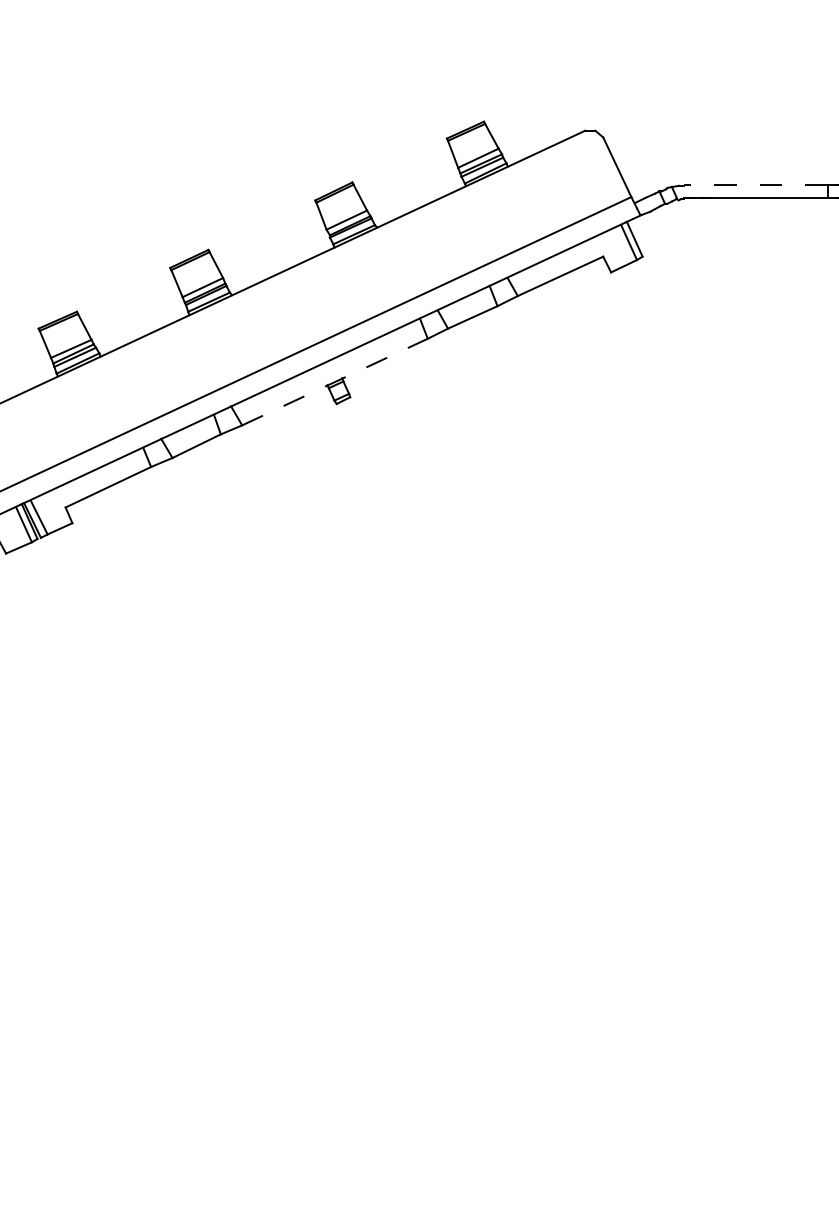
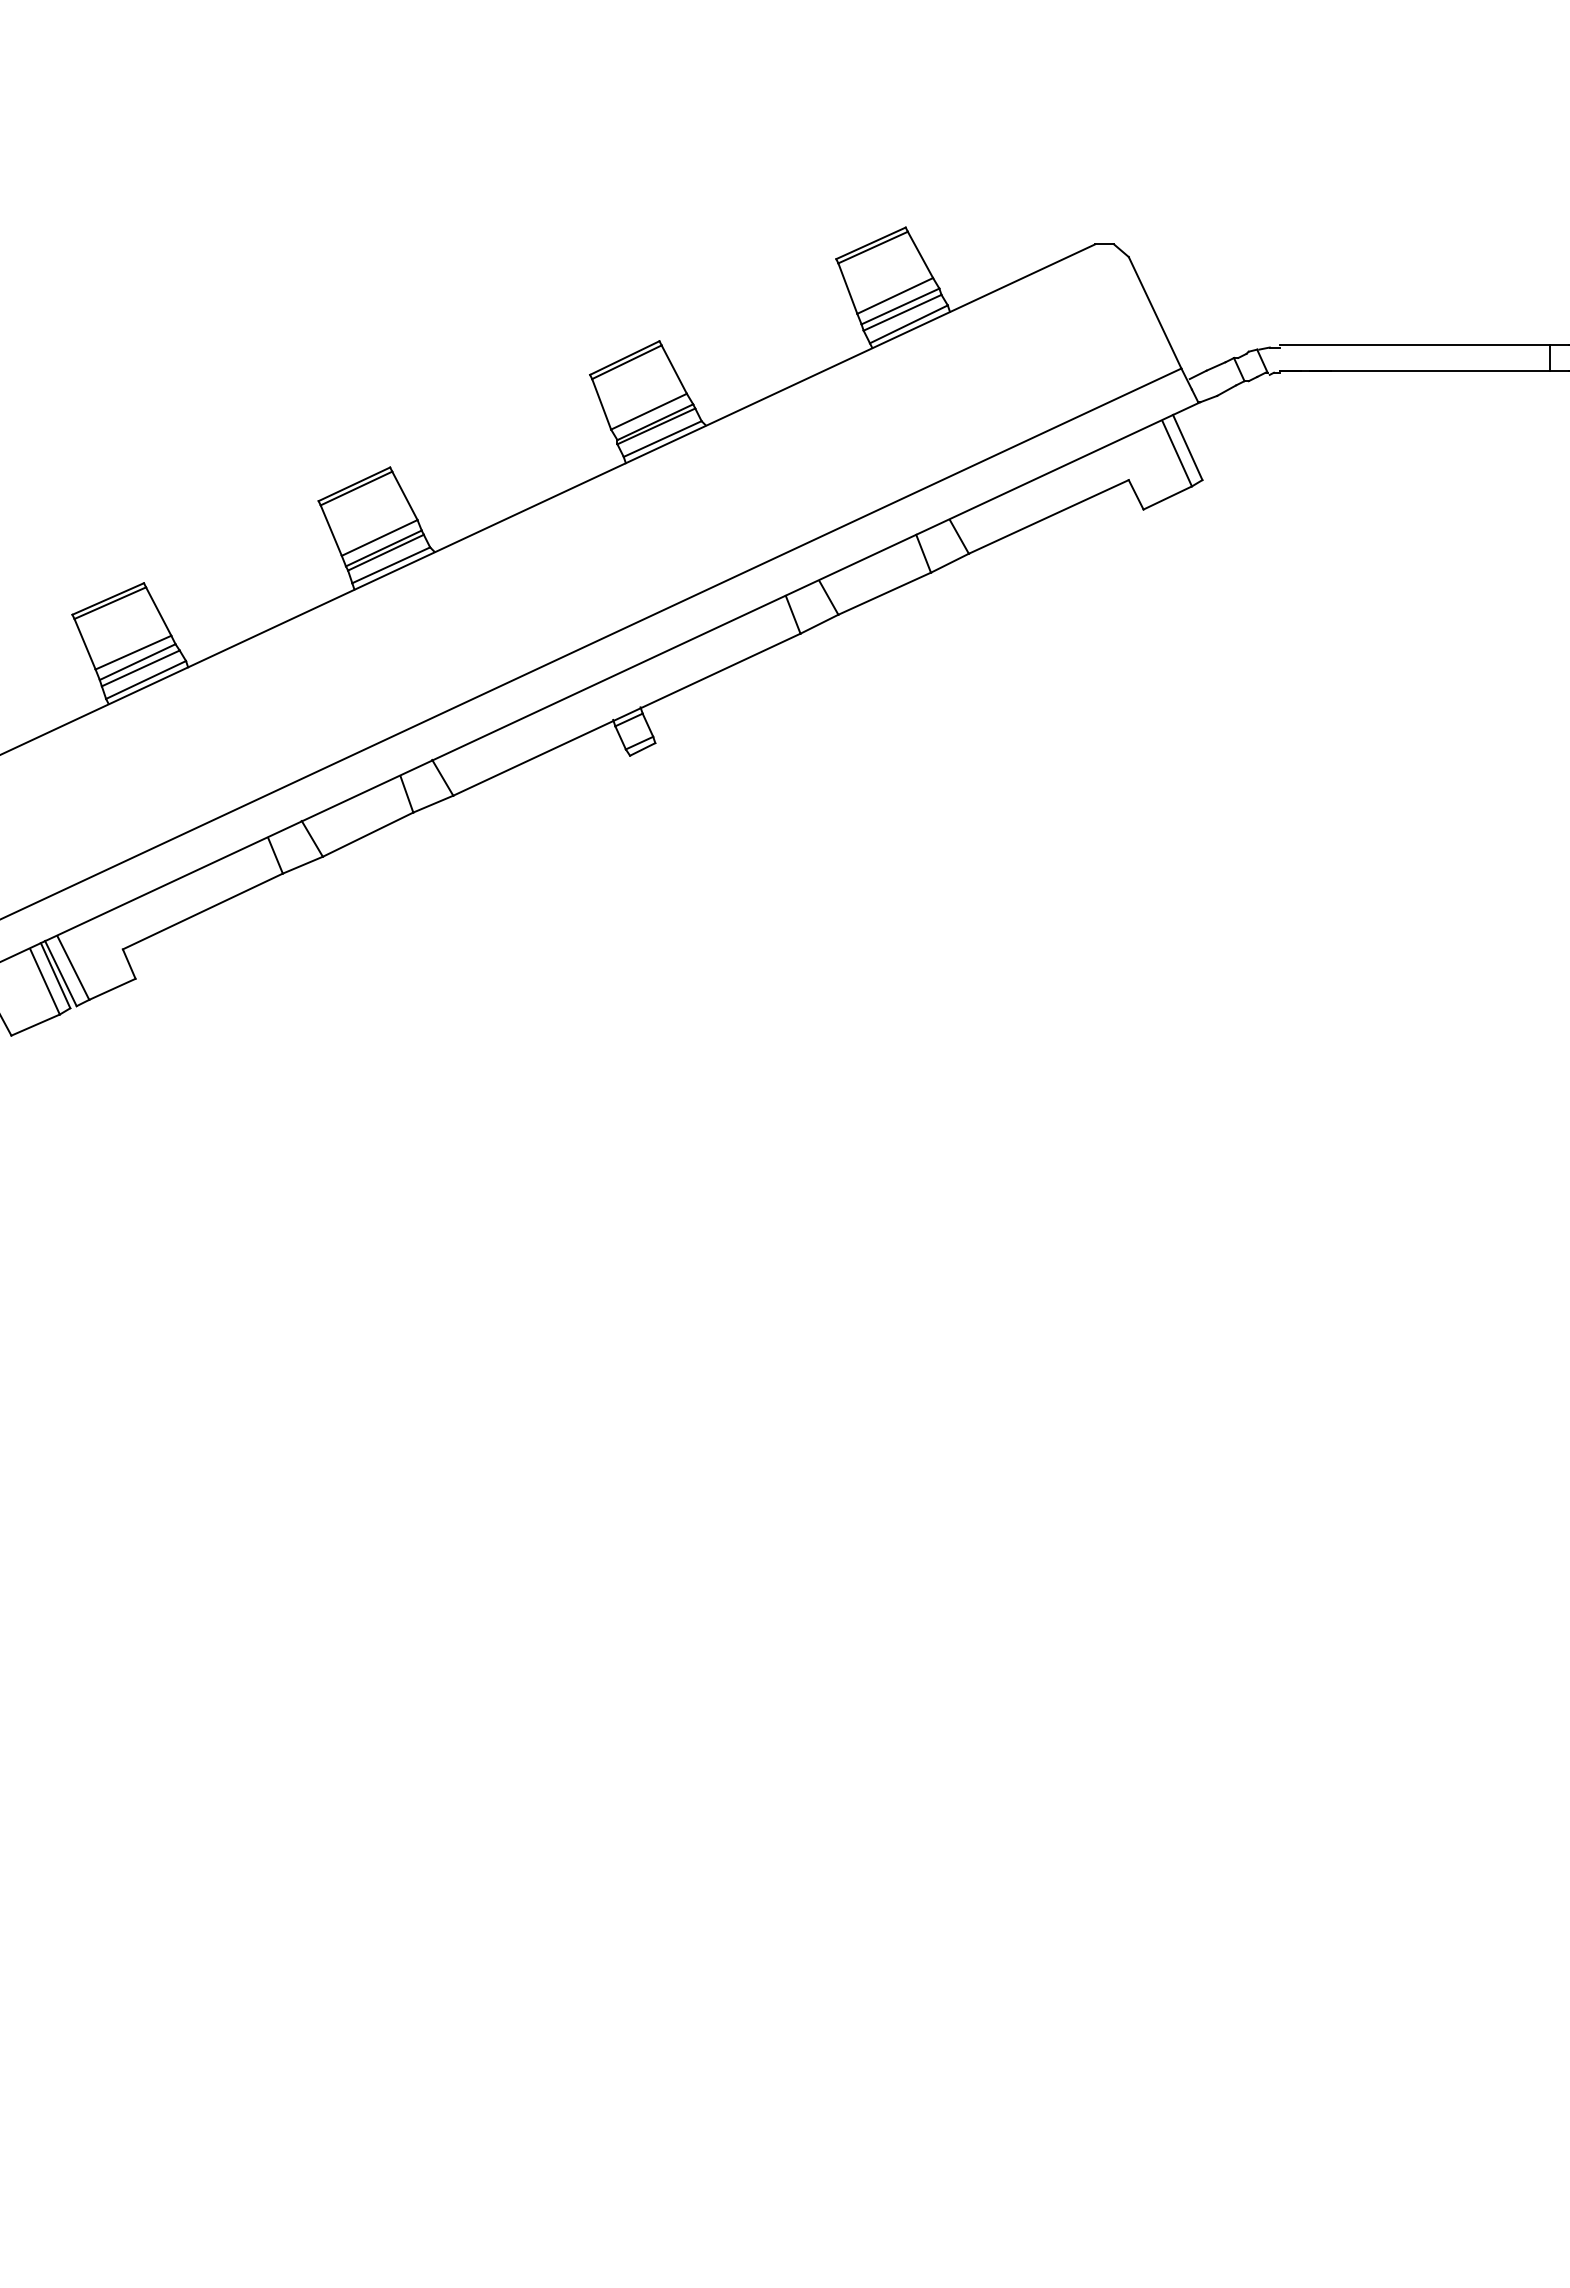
line: (756, 184) -> (1415, 345), dashed -> solid
line: (335, 381) -> (627, 713), dashed -> solid

